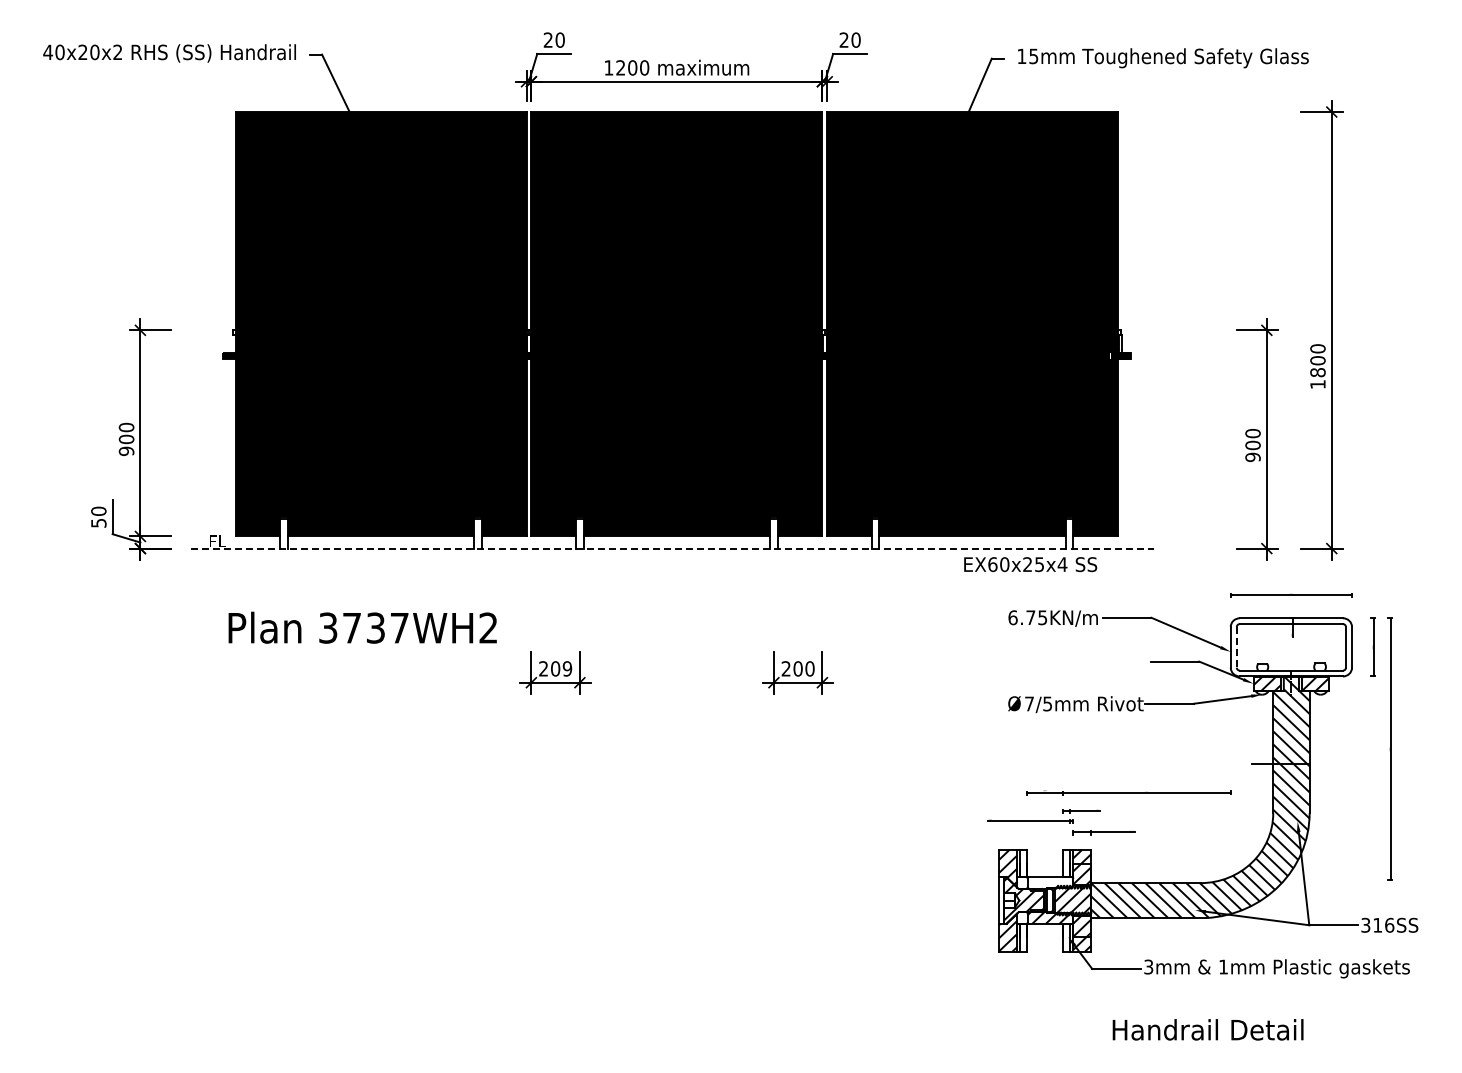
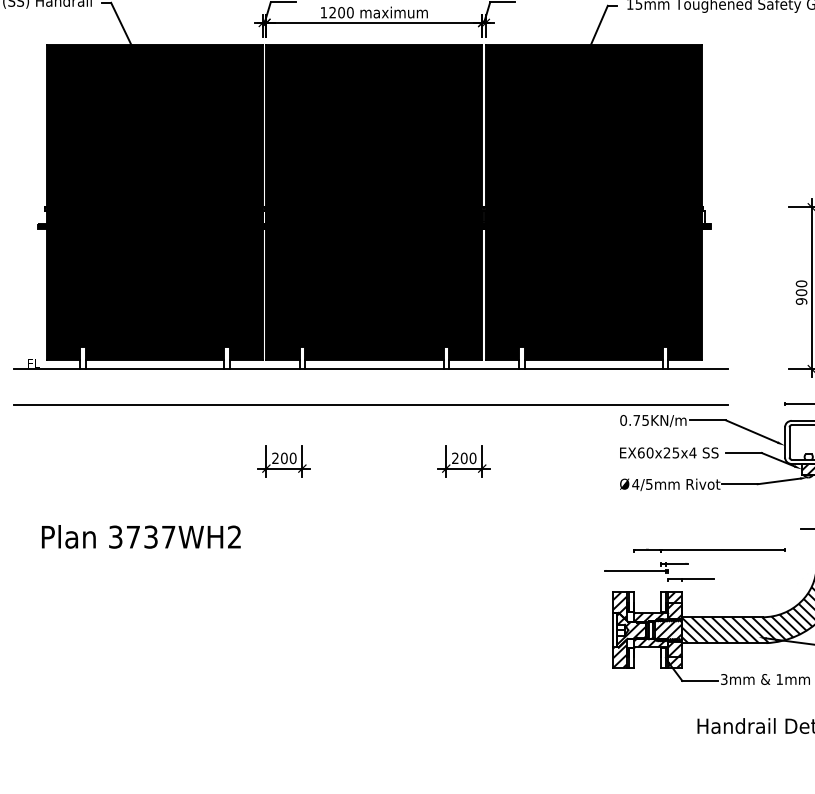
line: (672, 548) -> (371, 369), dashed -> solid
text: (1030, 564) -> (669, 452), moved
line: (672, 597) -> (371, 405), added
text: (1012, 617) -> (623, 420), 6.75KN/m -> 0.75KN/m
text: (362, 627) -> (141, 536), moved
line: (1236, 647) -> (789, 442), dashed -> solid
text: (567, 668) -> (293, 458), 209 -> 200
text: (1029, 703) -> (635, 484), 7/5mm -> 4/5mm
hatch: (1050, 883) -> (651, 617), added

